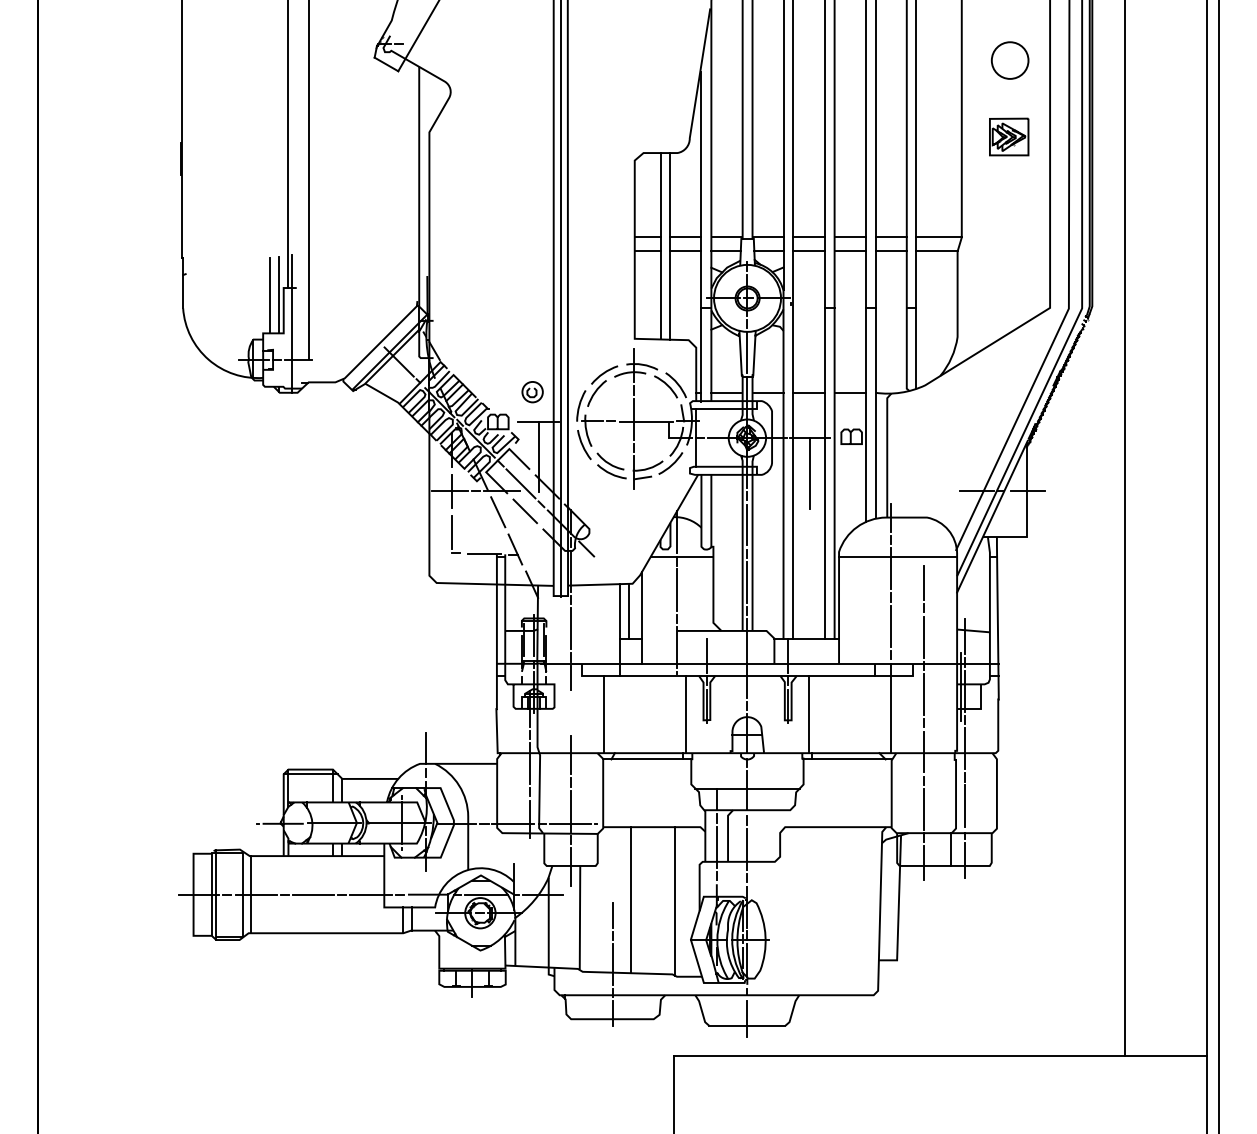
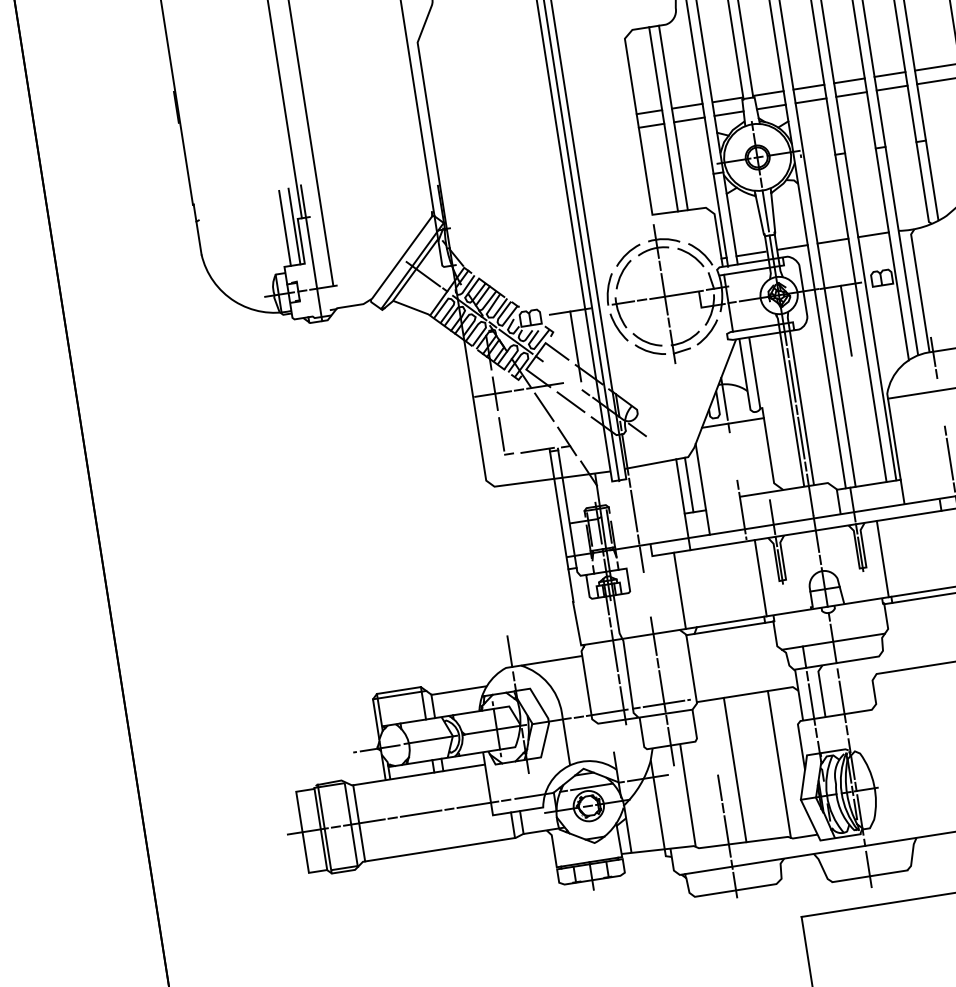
part: (532, 392) -> (559, 283), removed
line: (520, 483) -> (561, 375), removed
line: (890, 568) -> (940, 402), removed
line: (677, 589) -> (733, 455), removed

